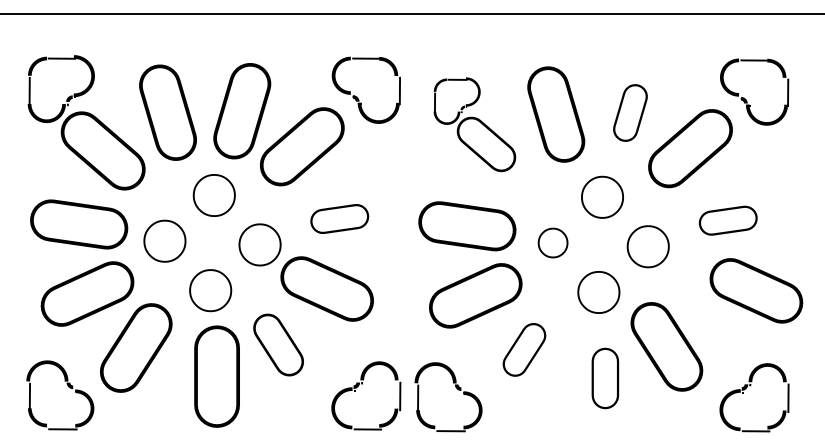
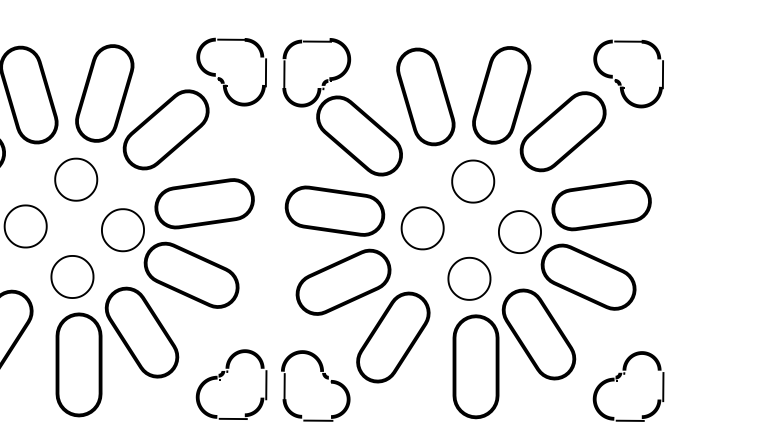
part: (630, 112) -> (501, 94), size x1.67
part: (474, 124) -> (342, 107), size x1.43
part: (339, 218) -> (204, 203), size x1.67
part: (728, 220) -> (602, 205), size x1.67
part: (552, 242) -> (422, 227), size x1.43
part: (756, 290) -> (588, 276), moved
part: (278, 344) -> (141, 332), size x1.43
part: (524, 349) -> (393, 337), size x1.67
part: (605, 378) -> (476, 366), size x1.67

